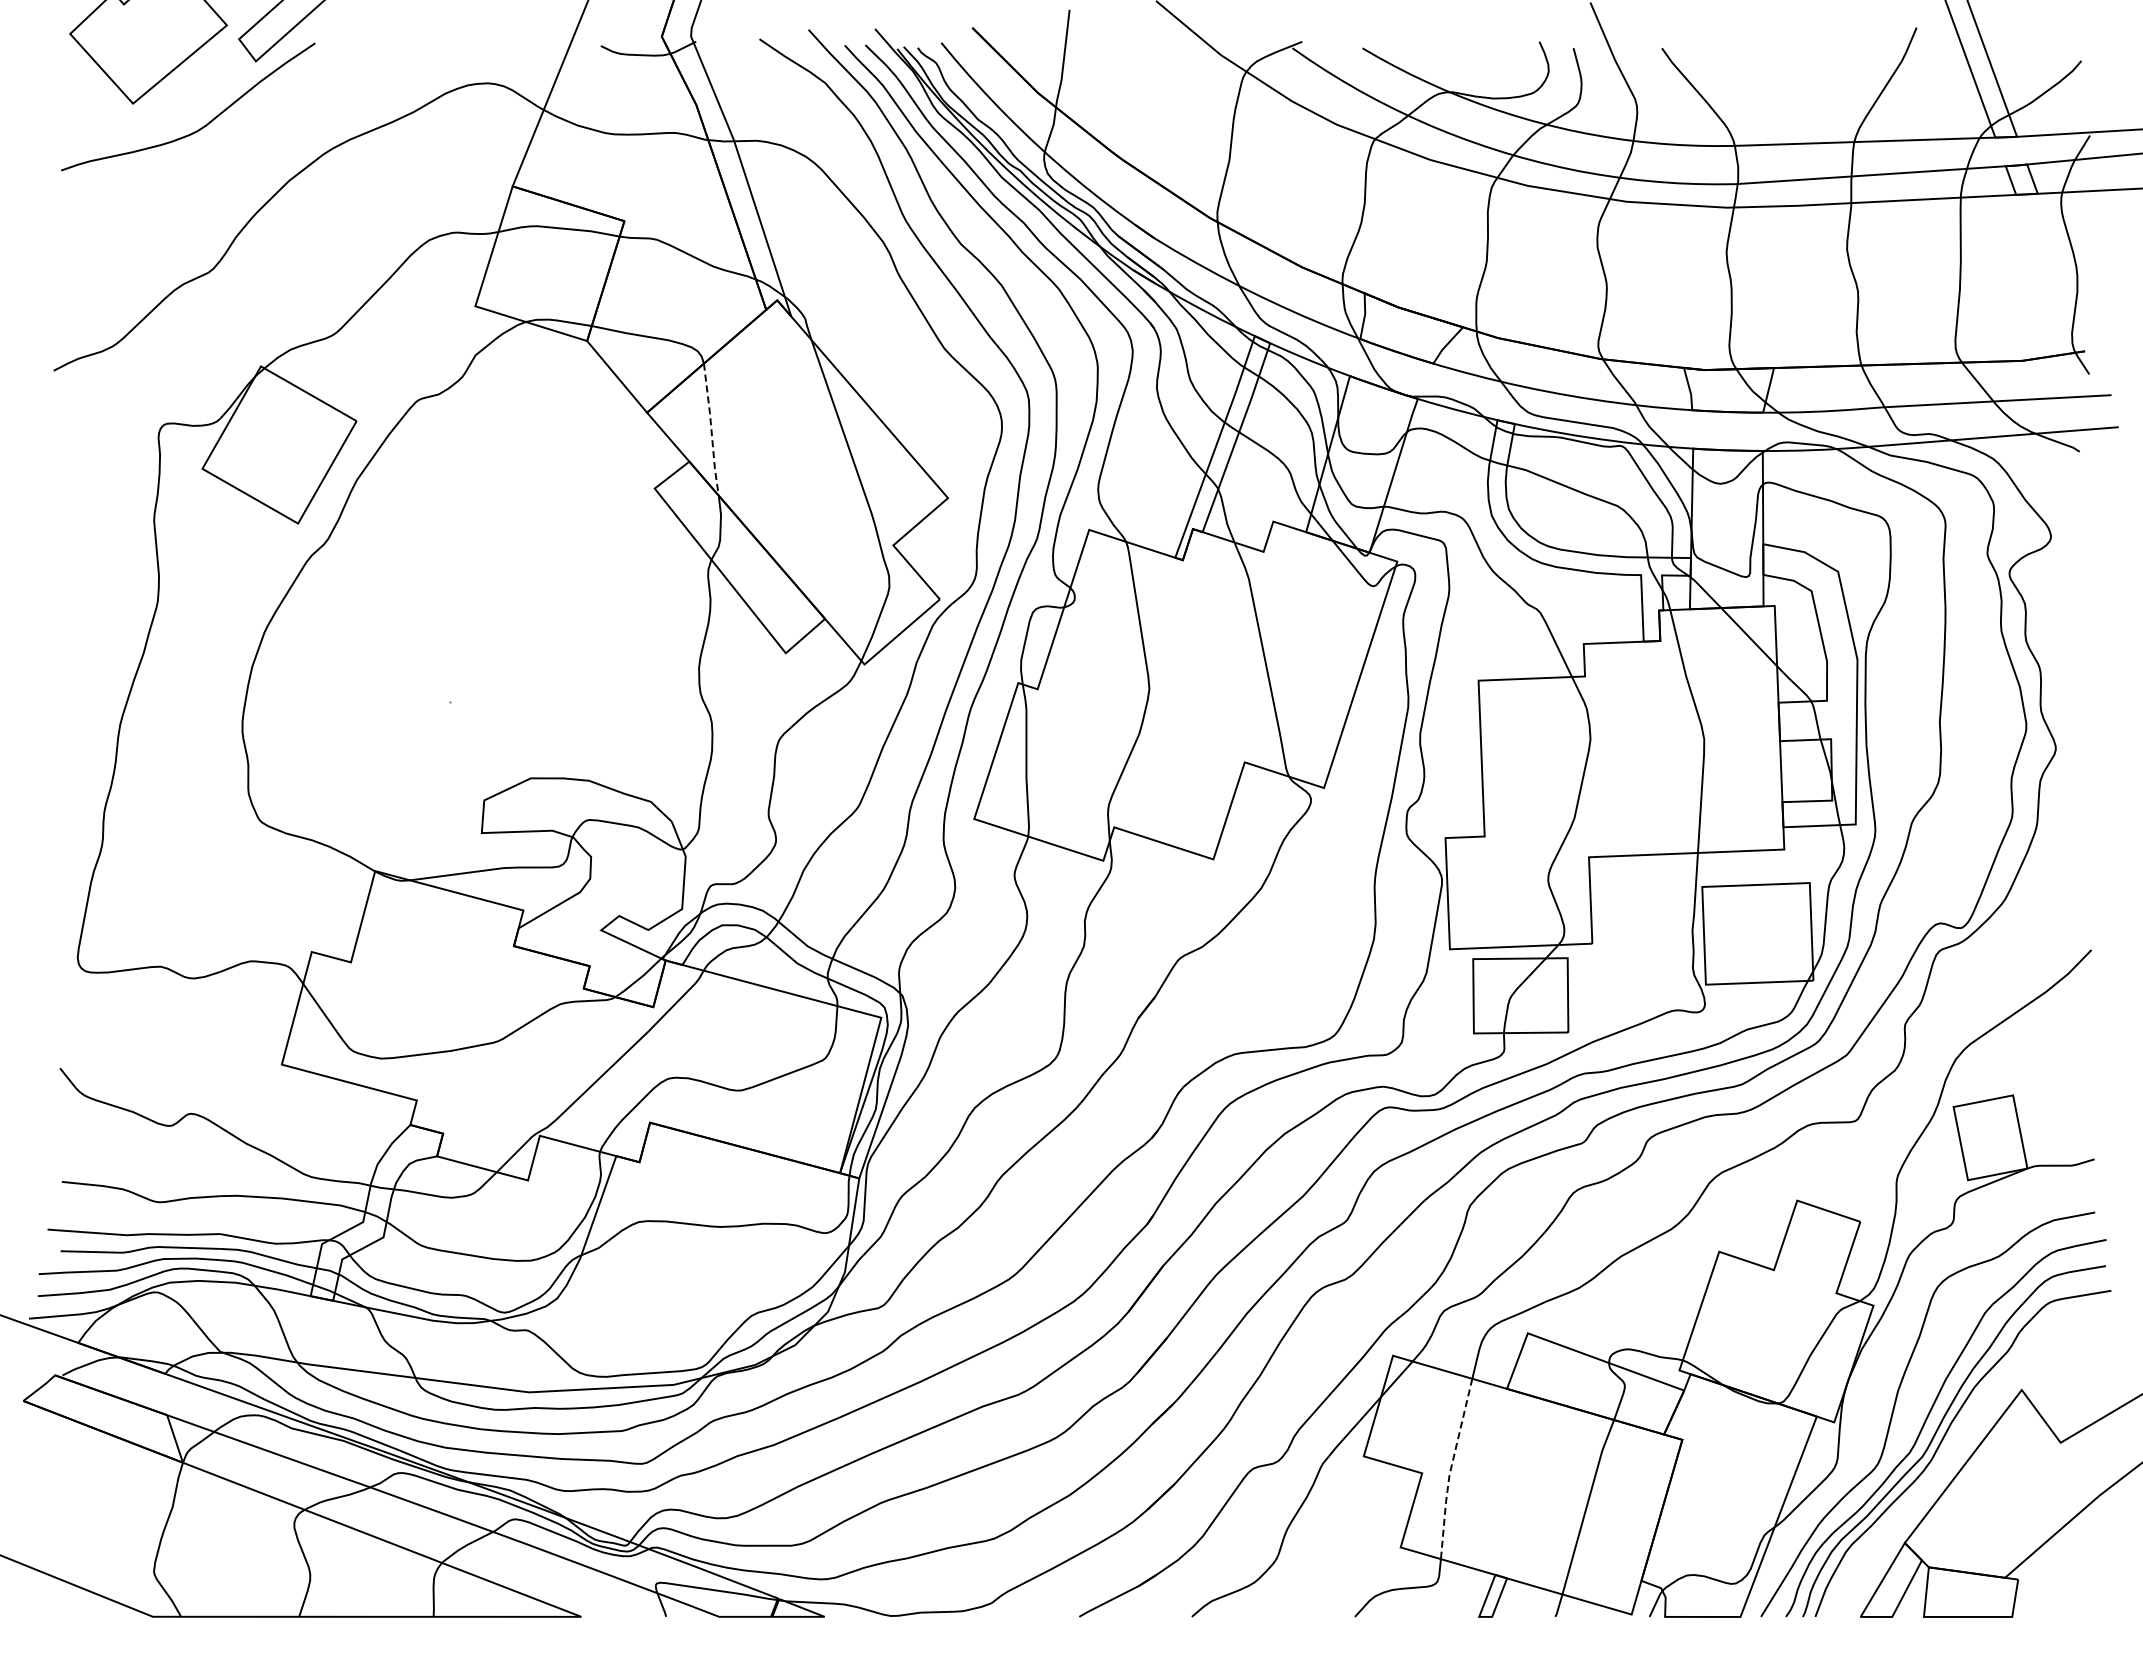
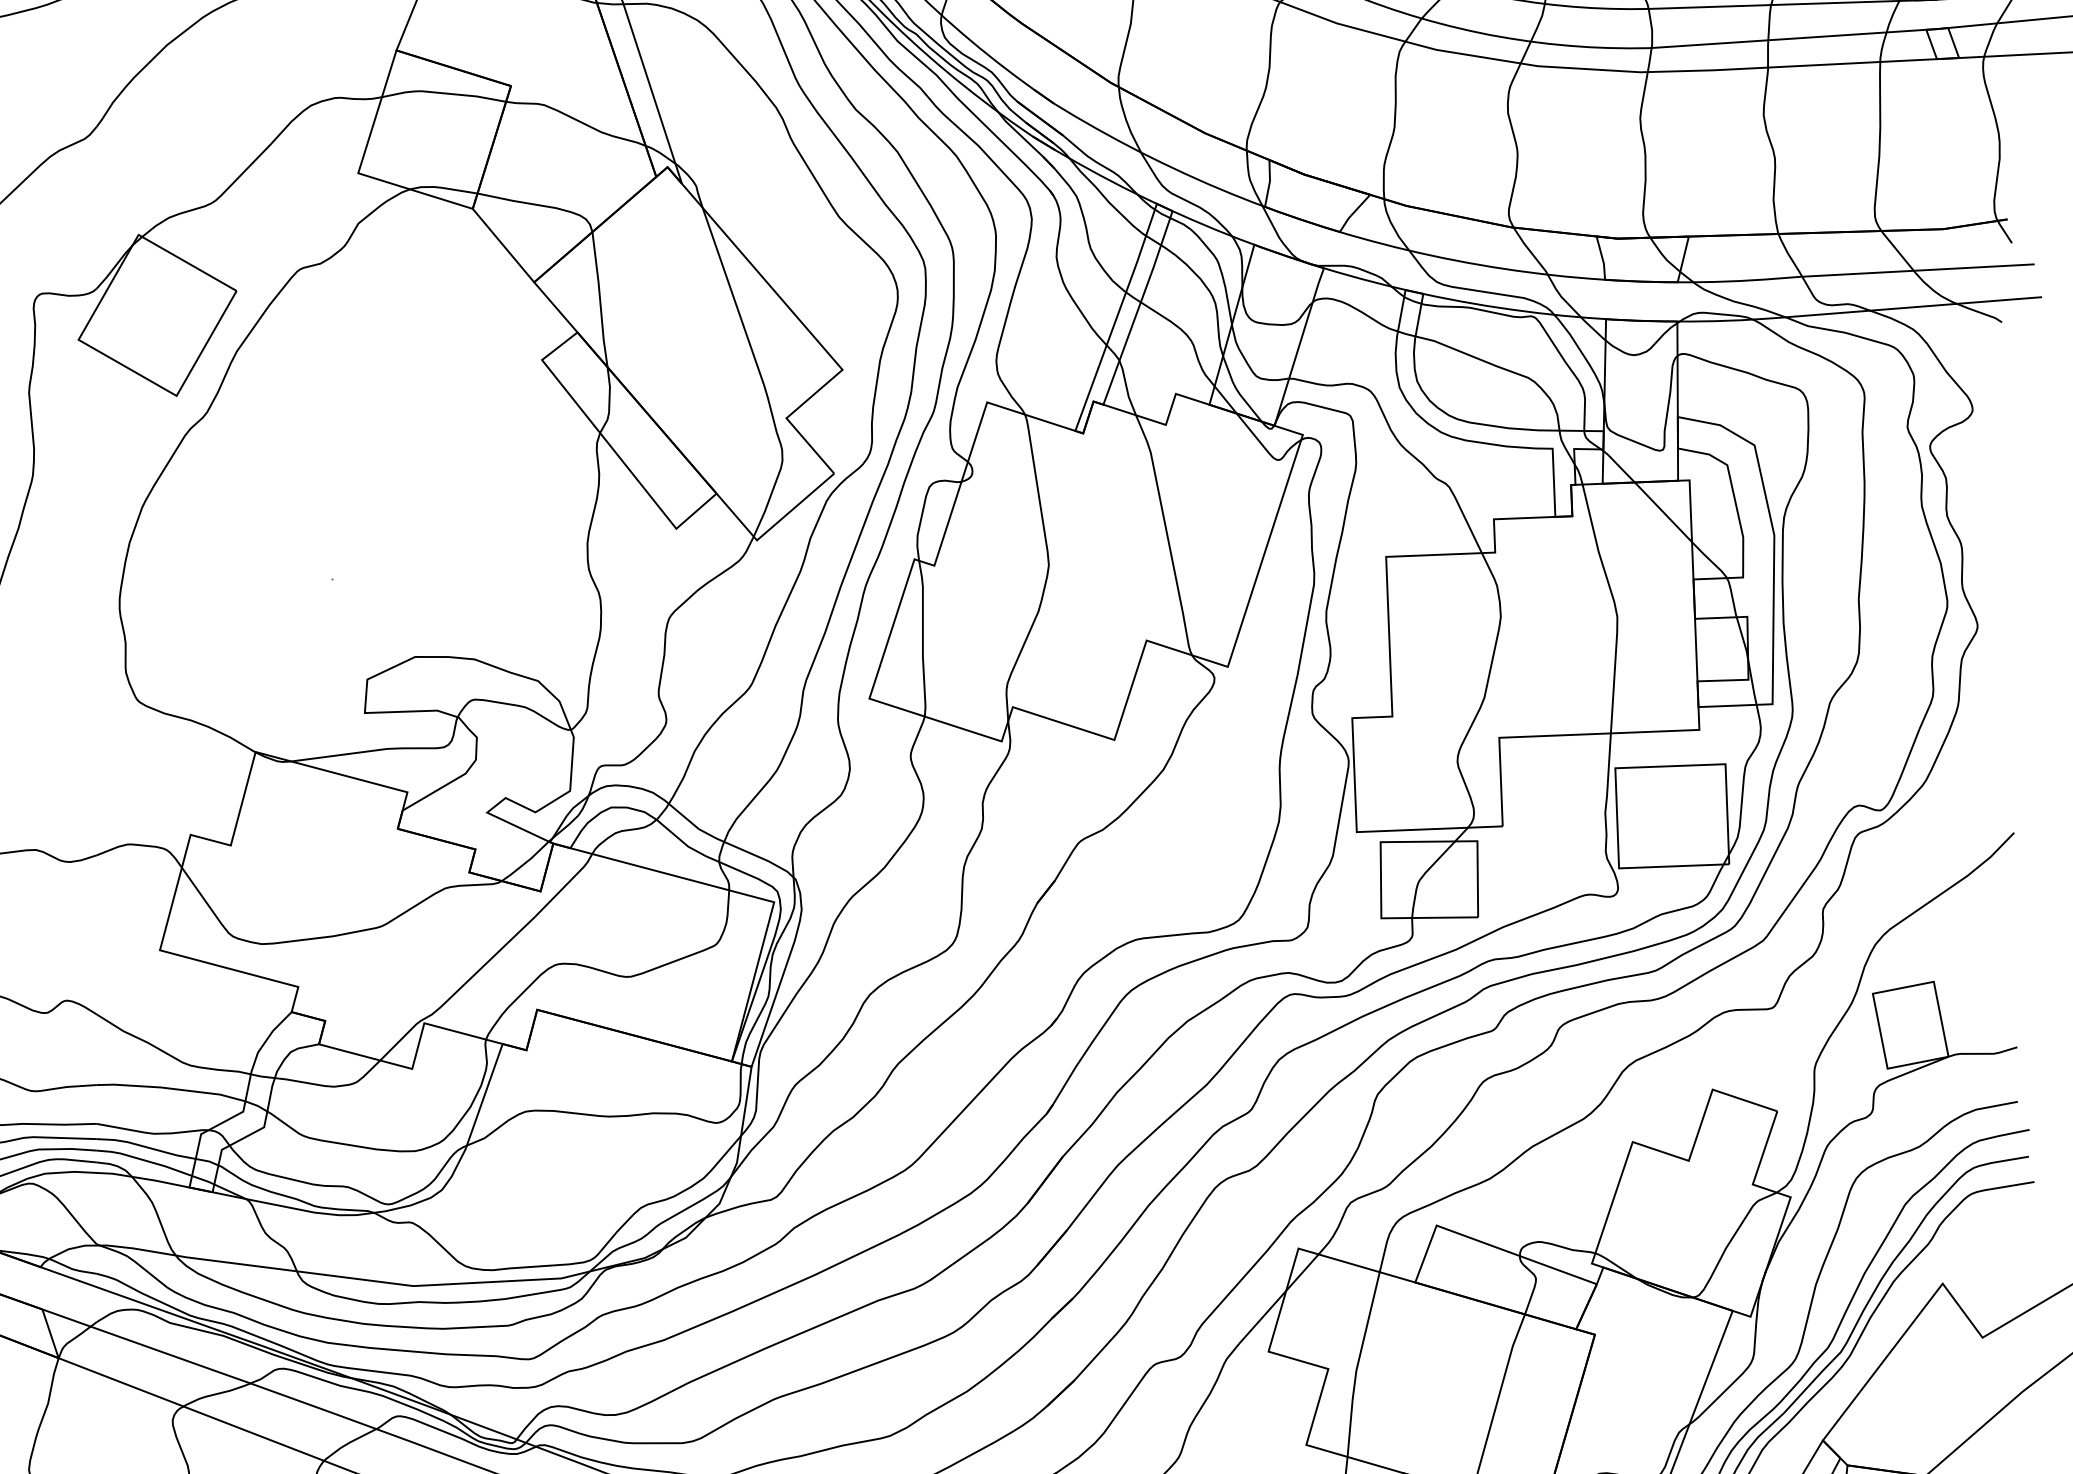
line: (711, 429) -> (600, 299), dashed -> solid
line: (1450, 1470) -> (1357, 1366), dashed -> solid

